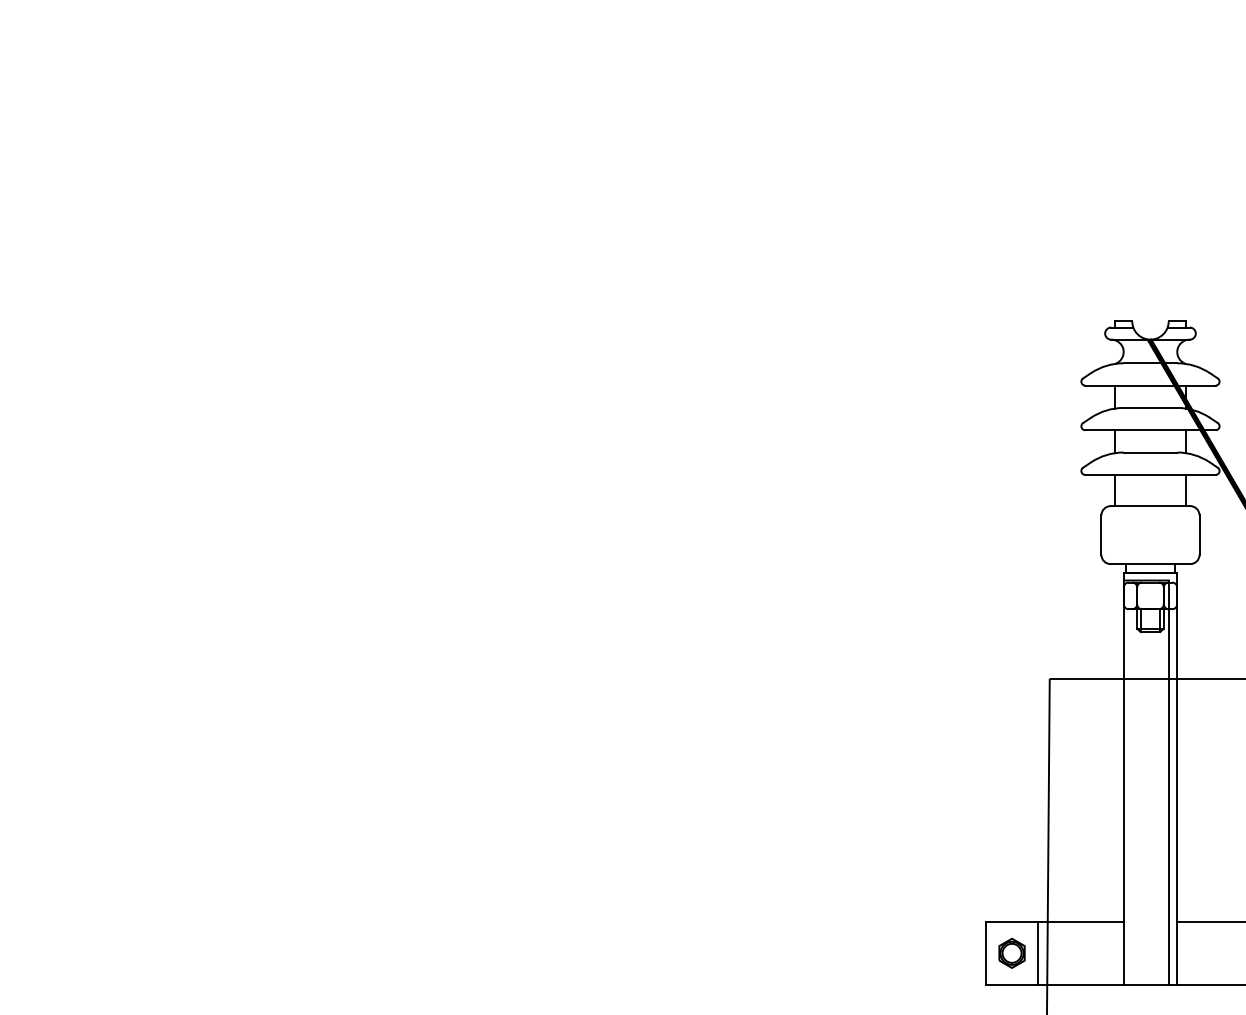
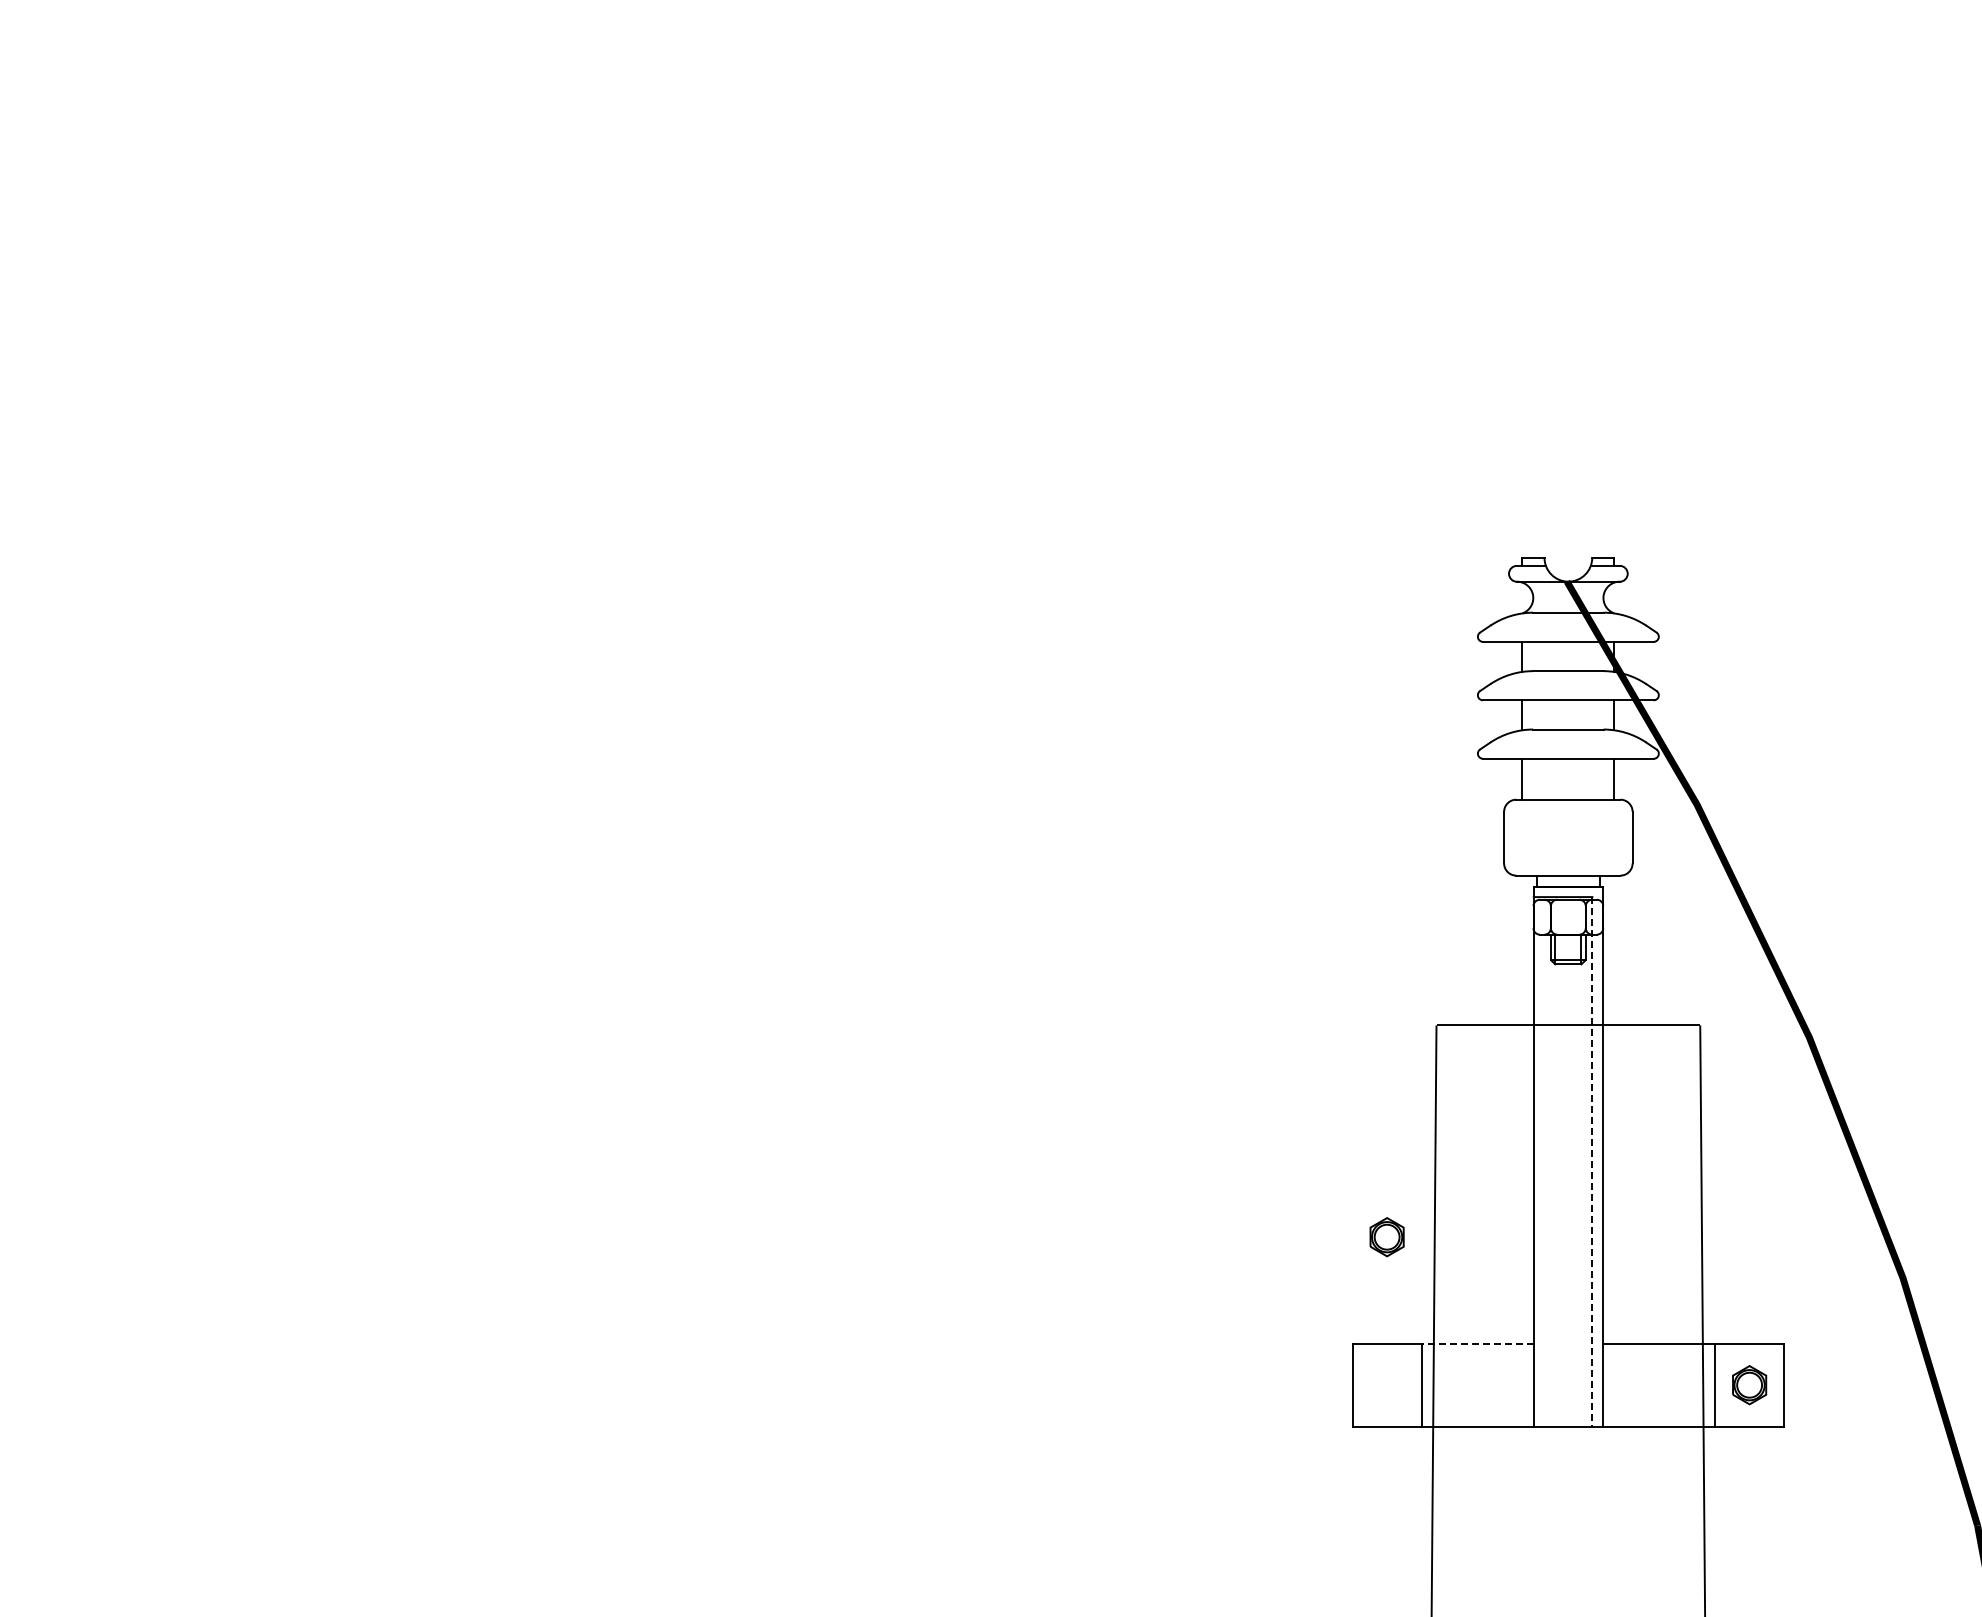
line: (1168, 782) -> (1592, 1161), solid -> dashed
line: (1081, 921) -> (1477, 1343), solid -> dashed
part: (1011, 953) -> (1386, 1237), moved

